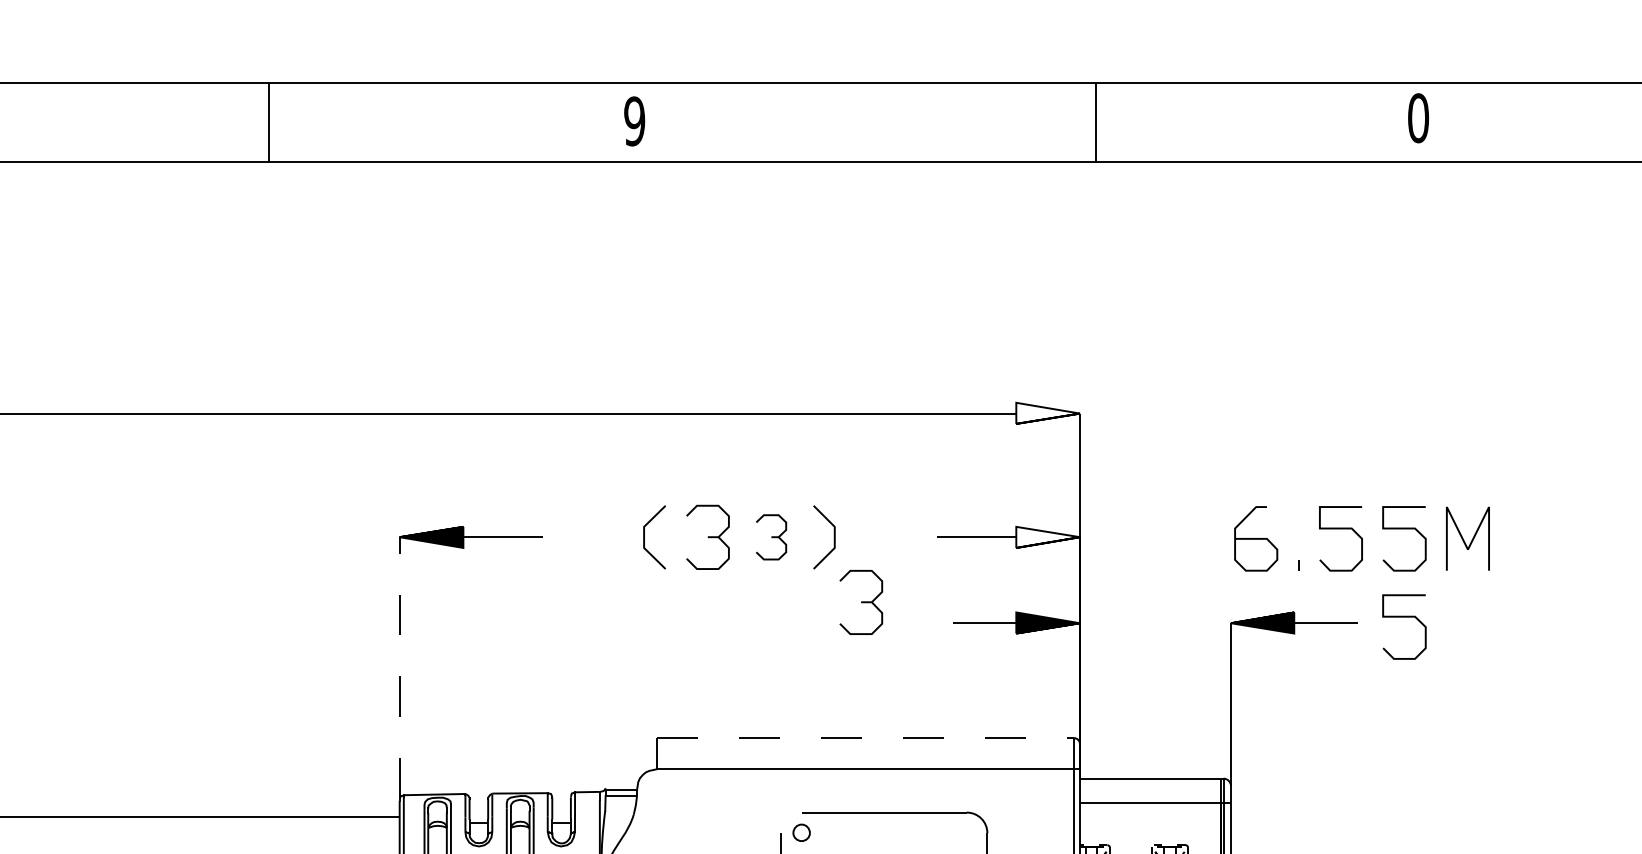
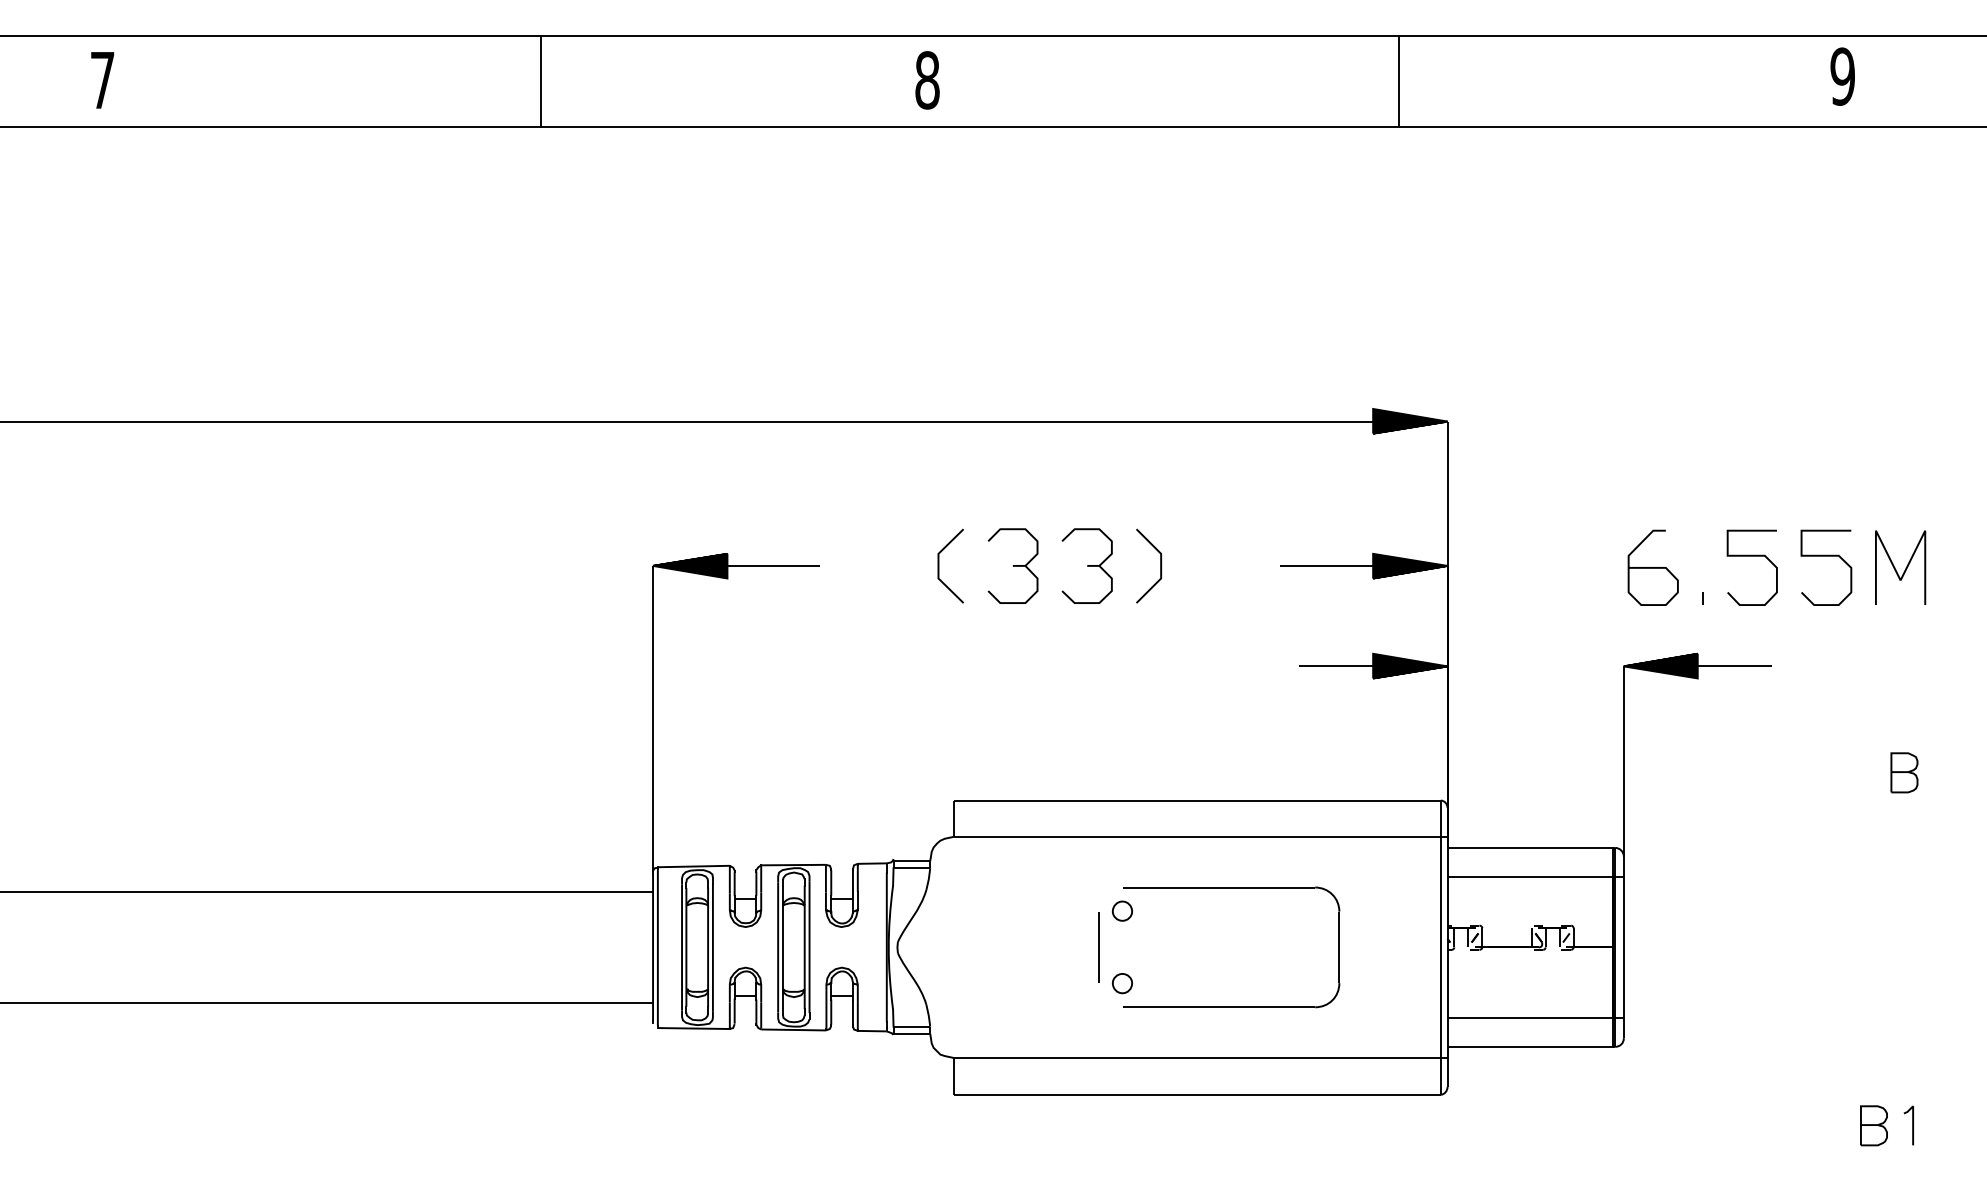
text: (1418, 118) -> (1842, 76), 0 -> 9
text: (634, 121) -> (927, 80), 9 -> 8
line: (269, 122) -> (540, 81), moved
line: (1096, 122) -> (1398, 81), moved
fill: (1048, 412) -> (1410, 420), added
part: (770, 536) -> (1086, 565), size x1.43
fill: (1048, 536) -> (1410, 565), added
part: (860, 601) -> (1191, 641), removed
curve: (1404, 617) -> (1826, 659), removed
line: (400, 667) -> (653, 718), dashed -> solid
part: (1471, 714) -> (1904, 772), added
line: (865, 738) -> (1197, 800), dashed -> solid

